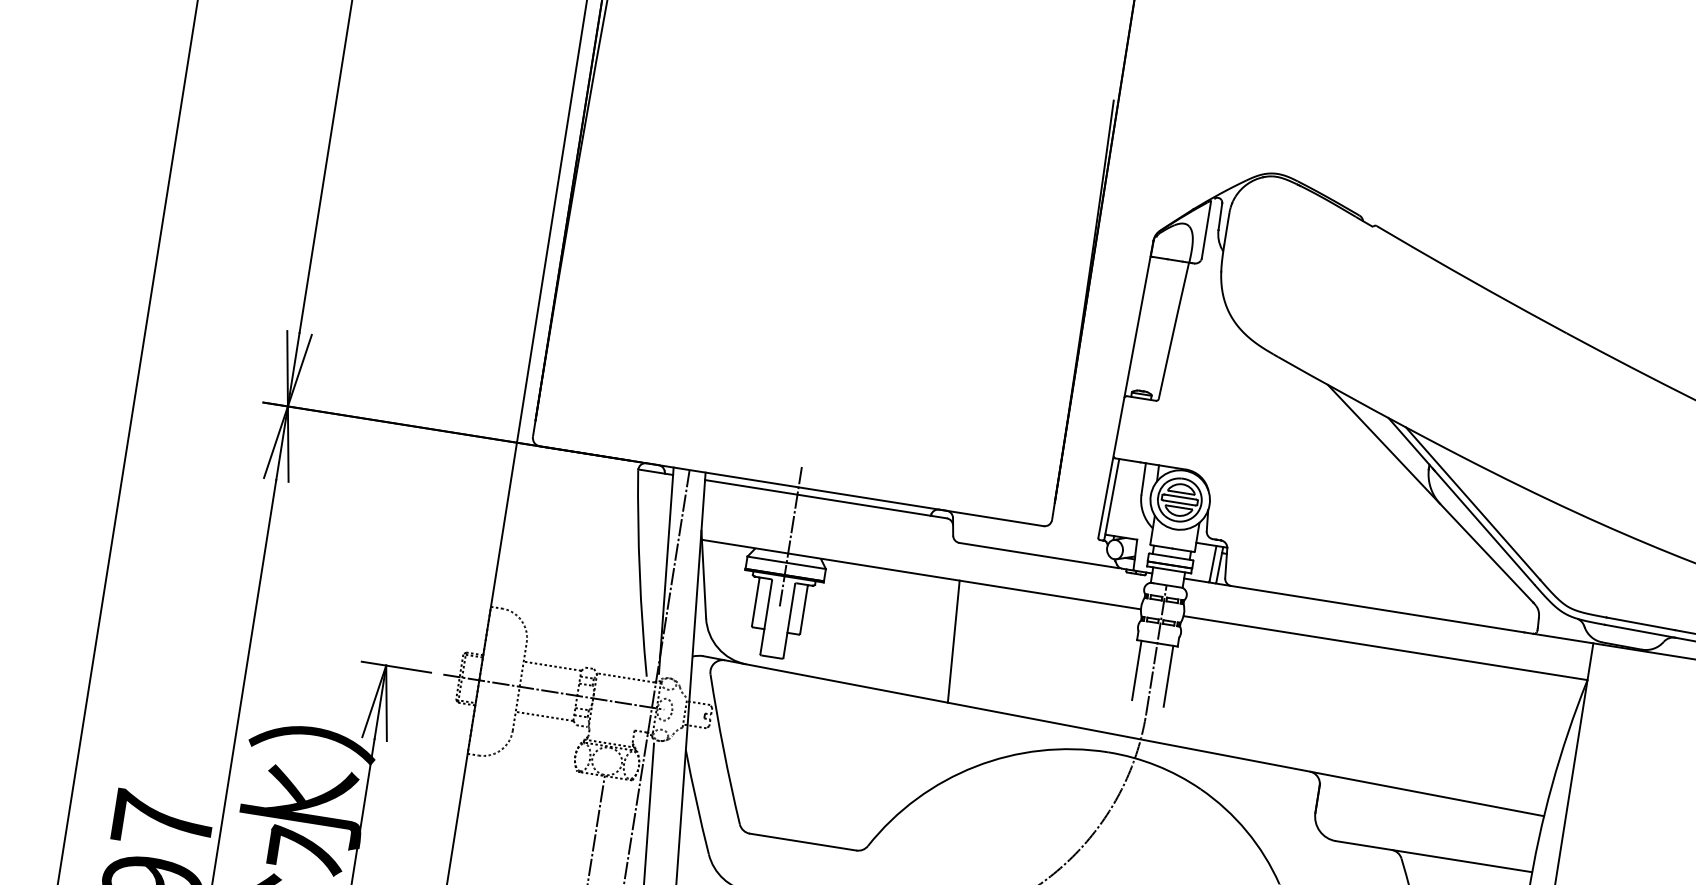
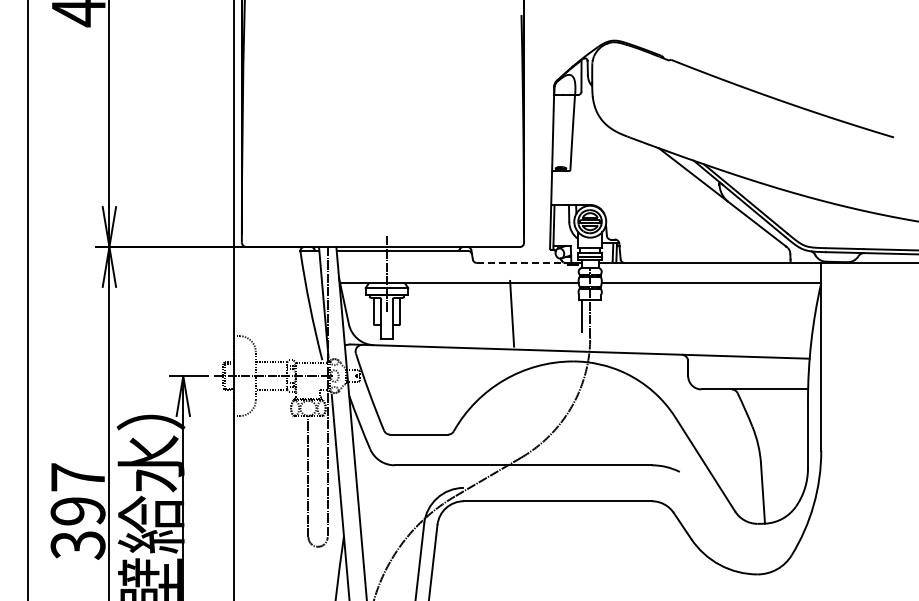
line: (1039, 554) -> (520, 262), solid -> dashed
line: (954, 641) -> (512, 313), moved
line: (1168, 675) -> (598, 315), removed

